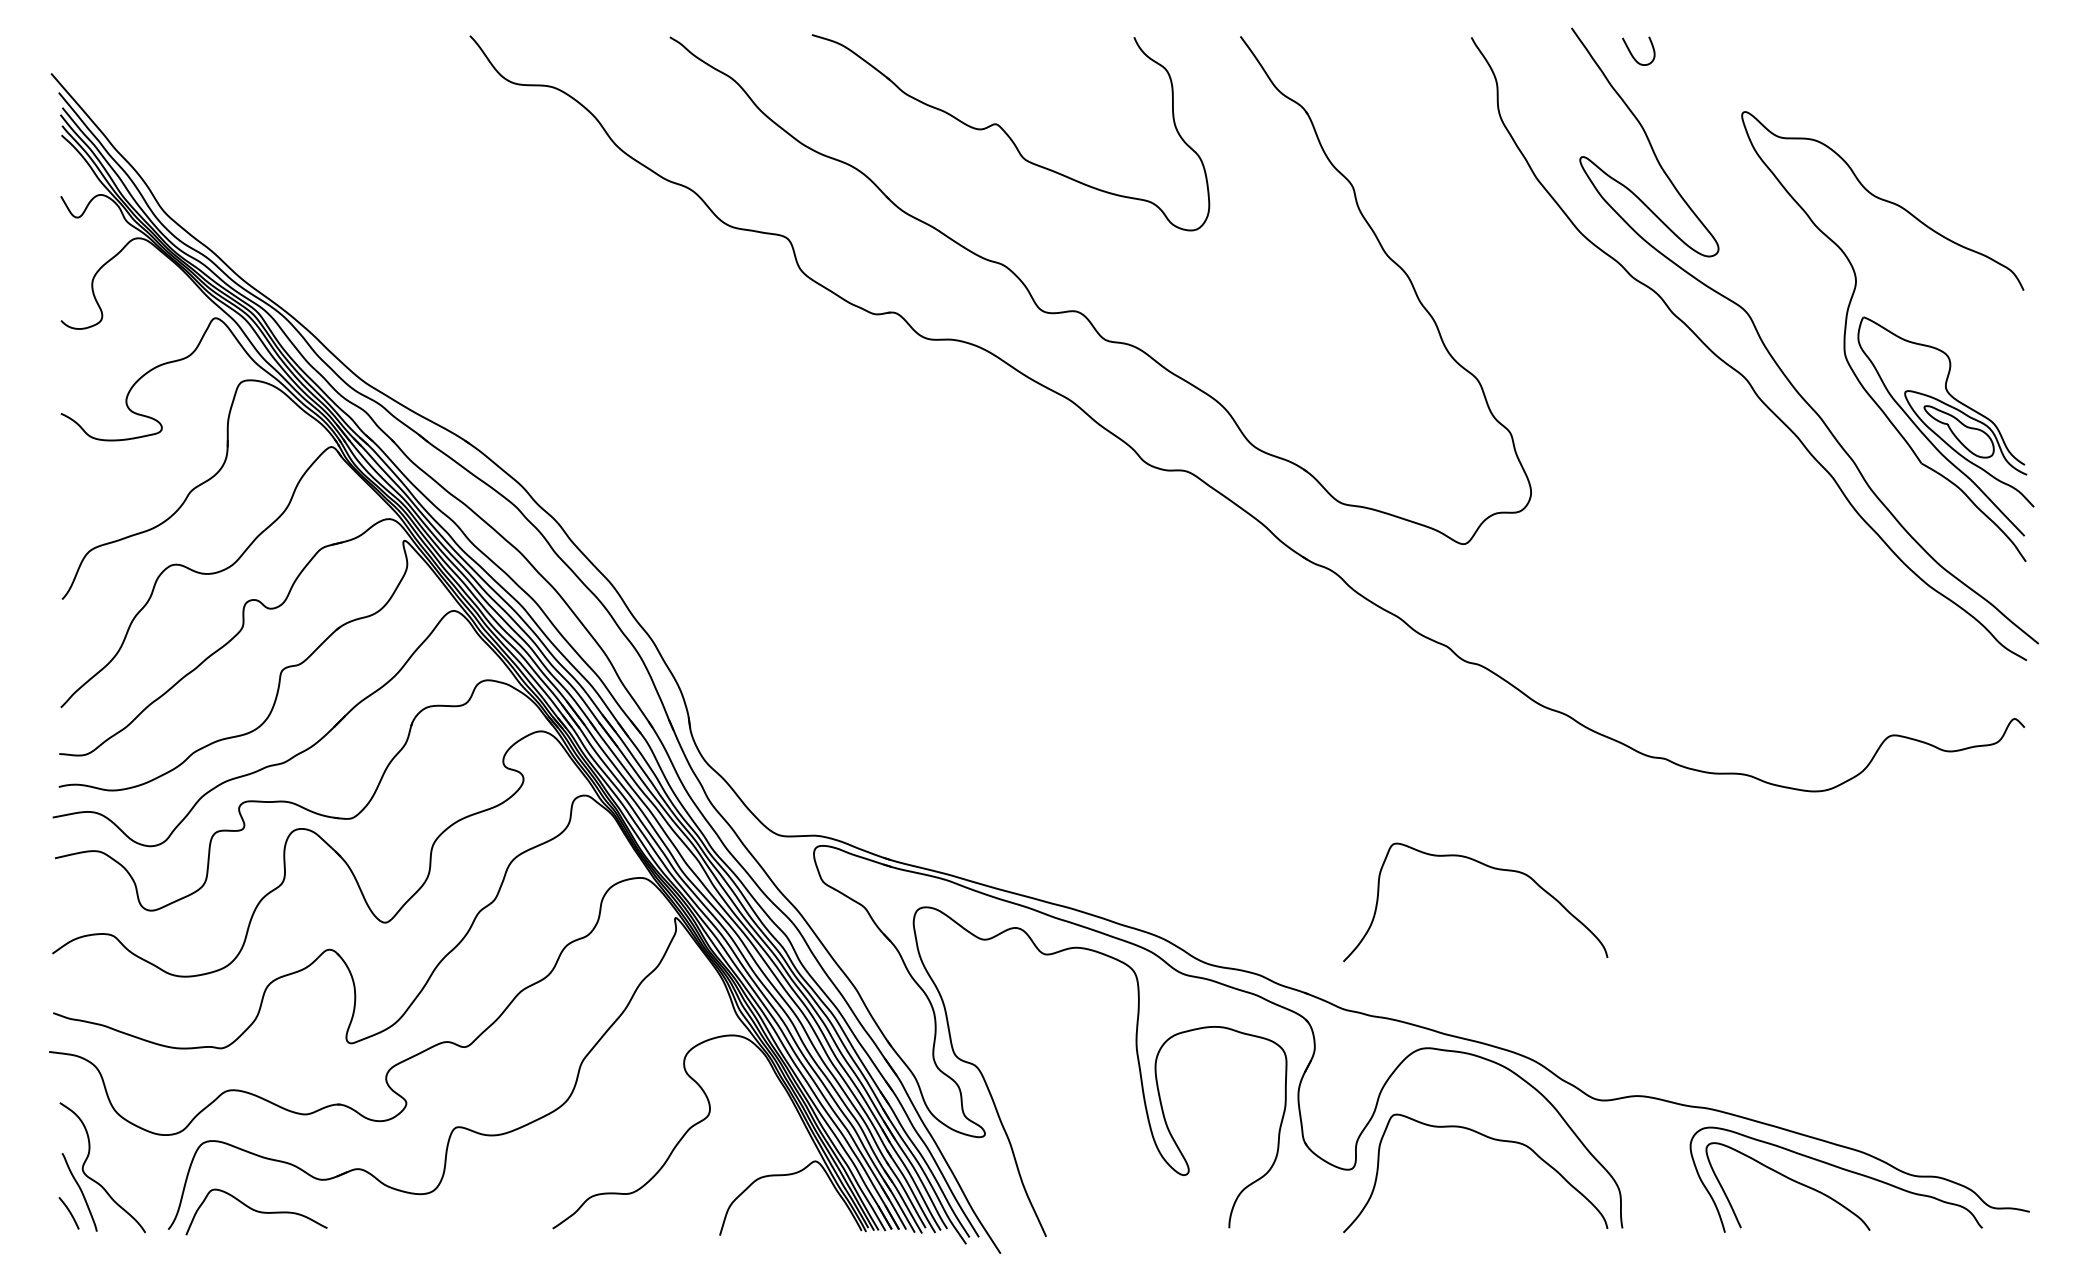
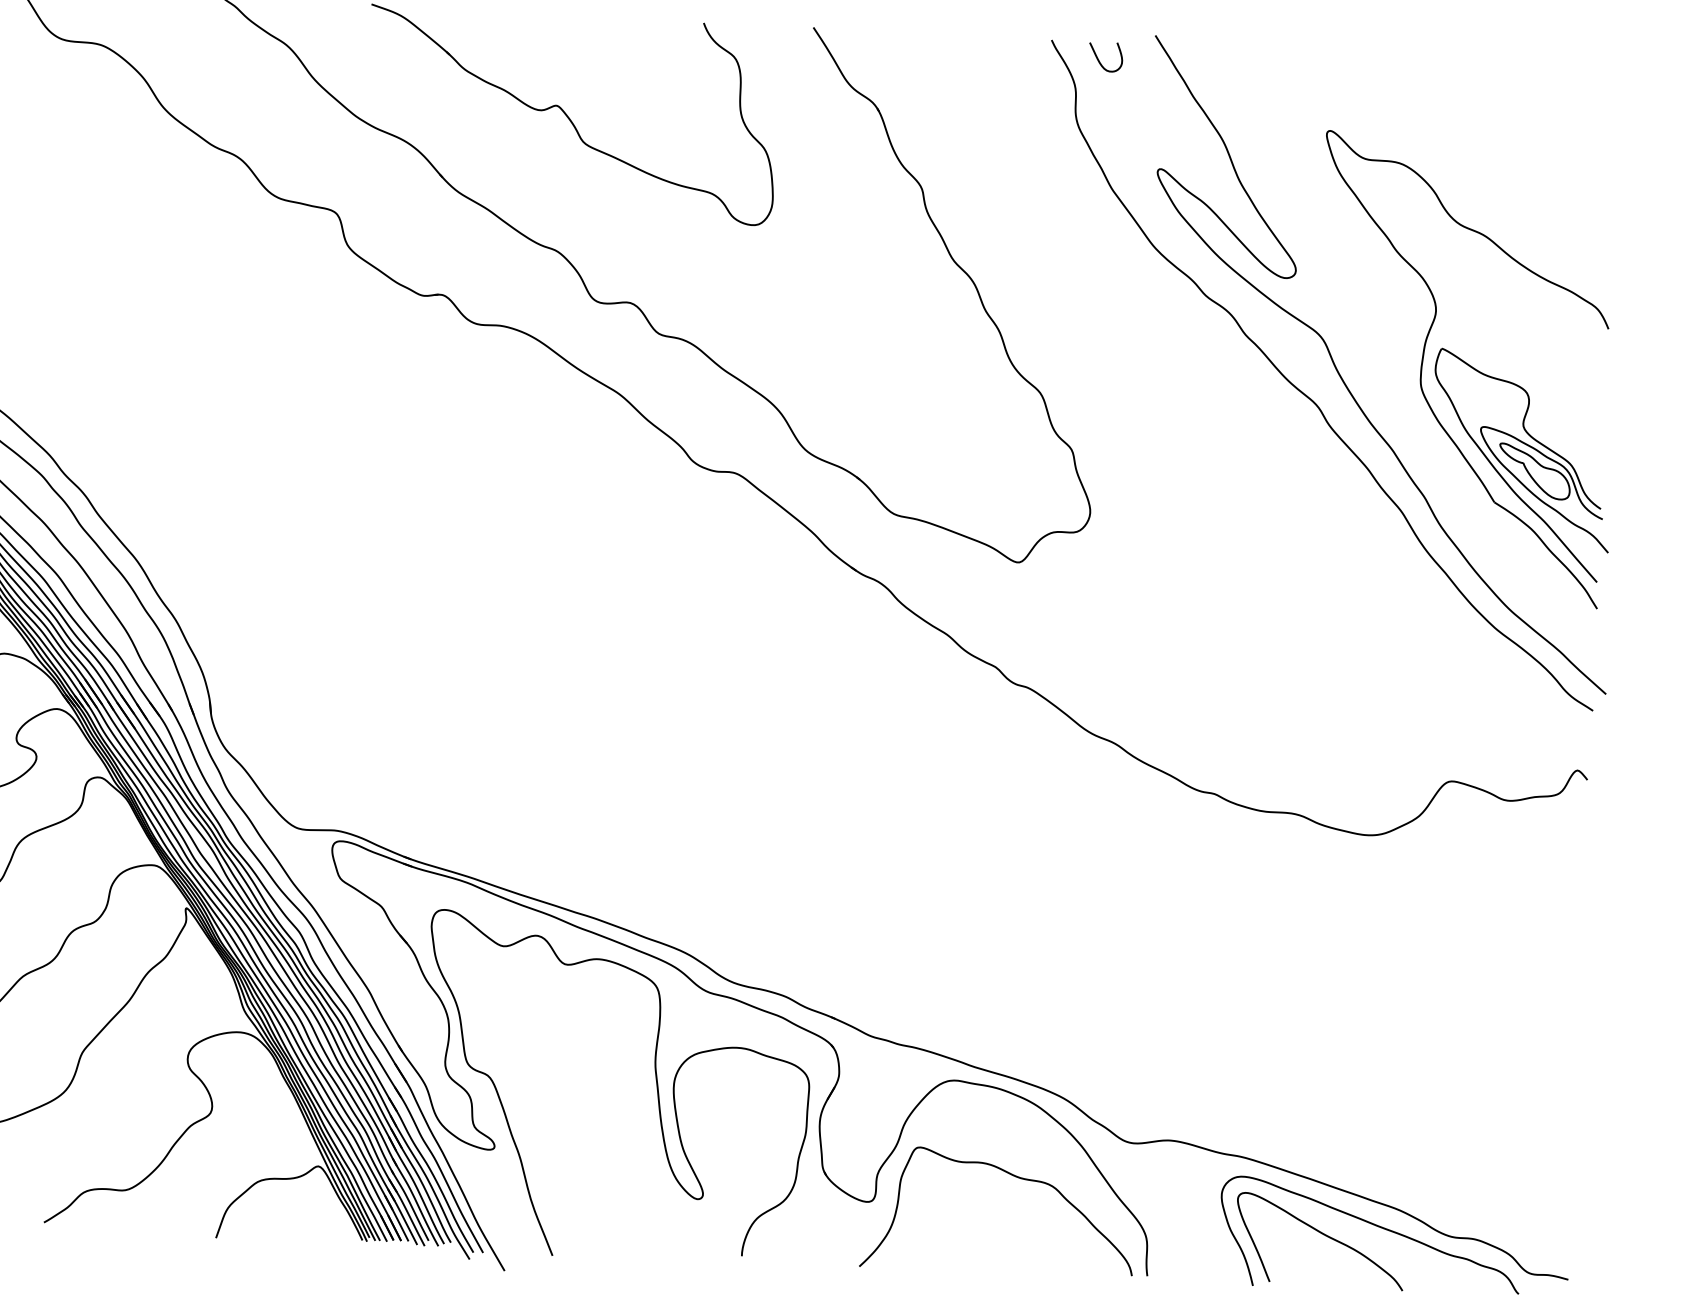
curve: (1633, 55) -> (1100, 61), moved
curve: (1488, 867) -> (1027, 897), removed

